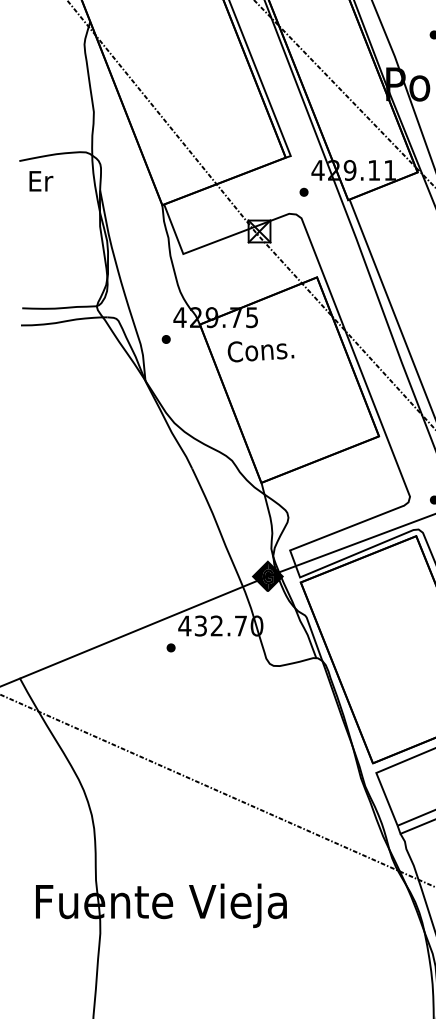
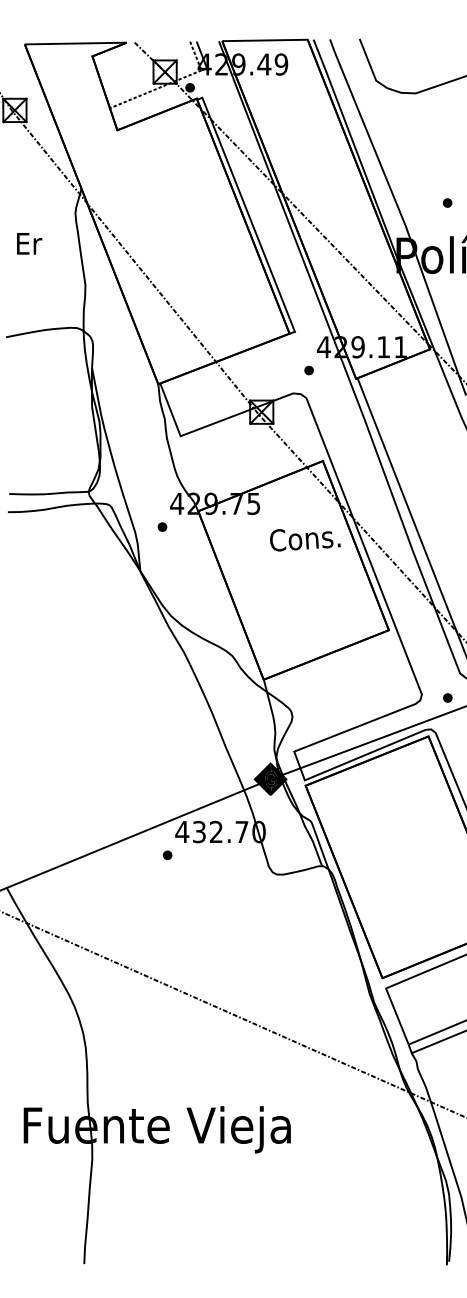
text: (41, 181) -> (29, 243), moved
text: (261, 352) -> (305, 540), moved

